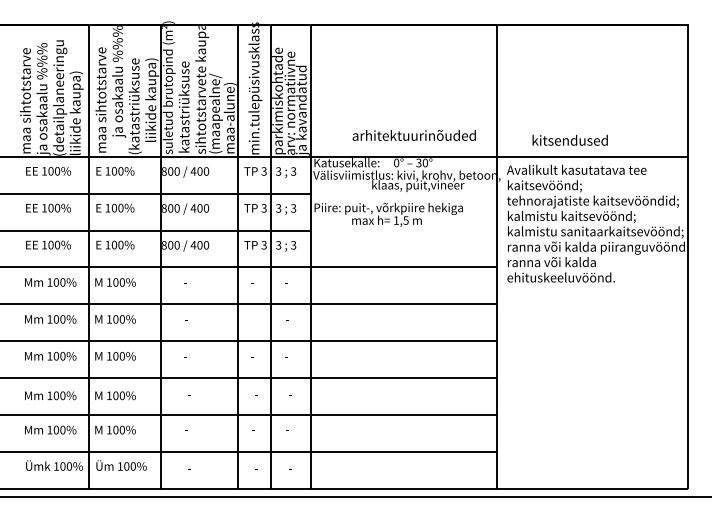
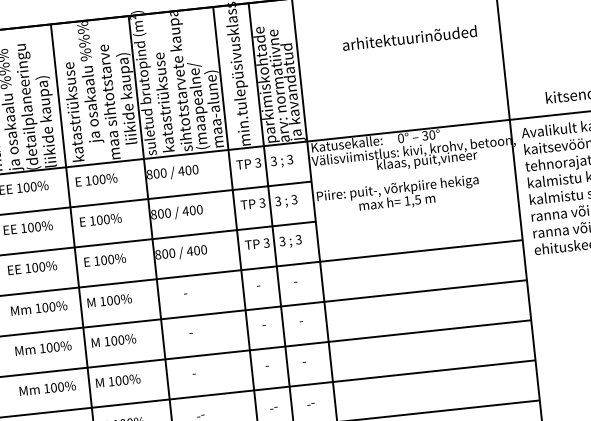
text: (100, 99) -> (72, 103), maa sihtotstarve -> katastriüksuse
text: (134, 101) -> (109, 102), (katastriüksuse -> maa sihtotstarve
text: (413, 135) -> (408, 38), moved

